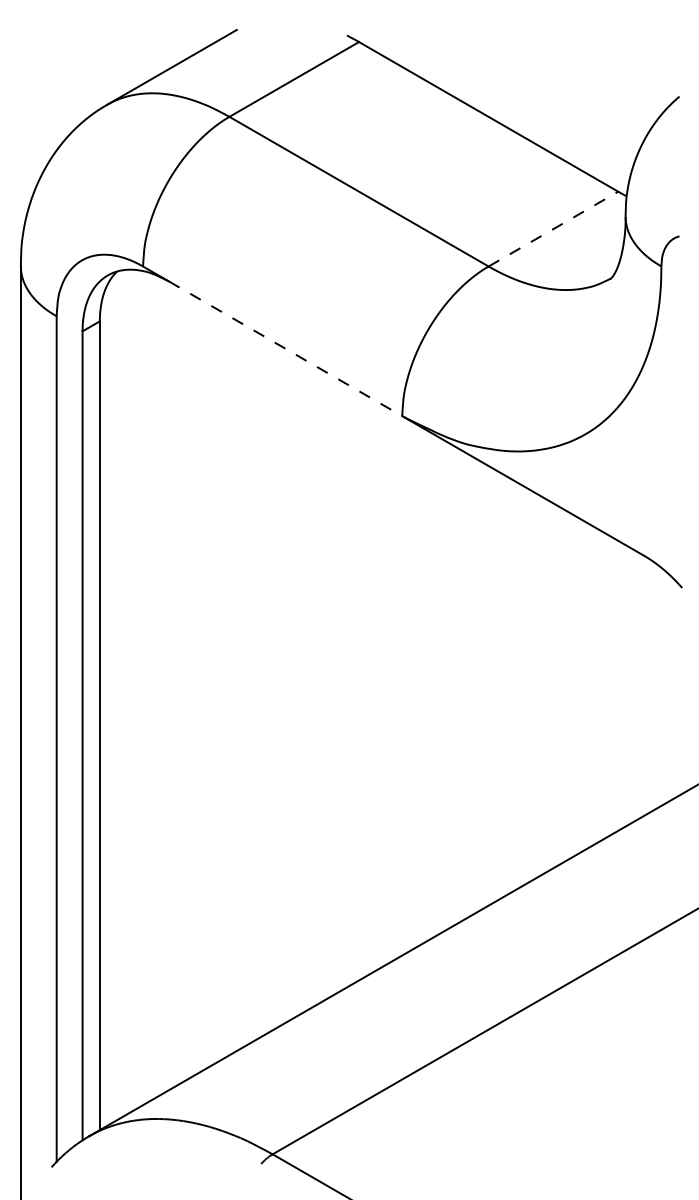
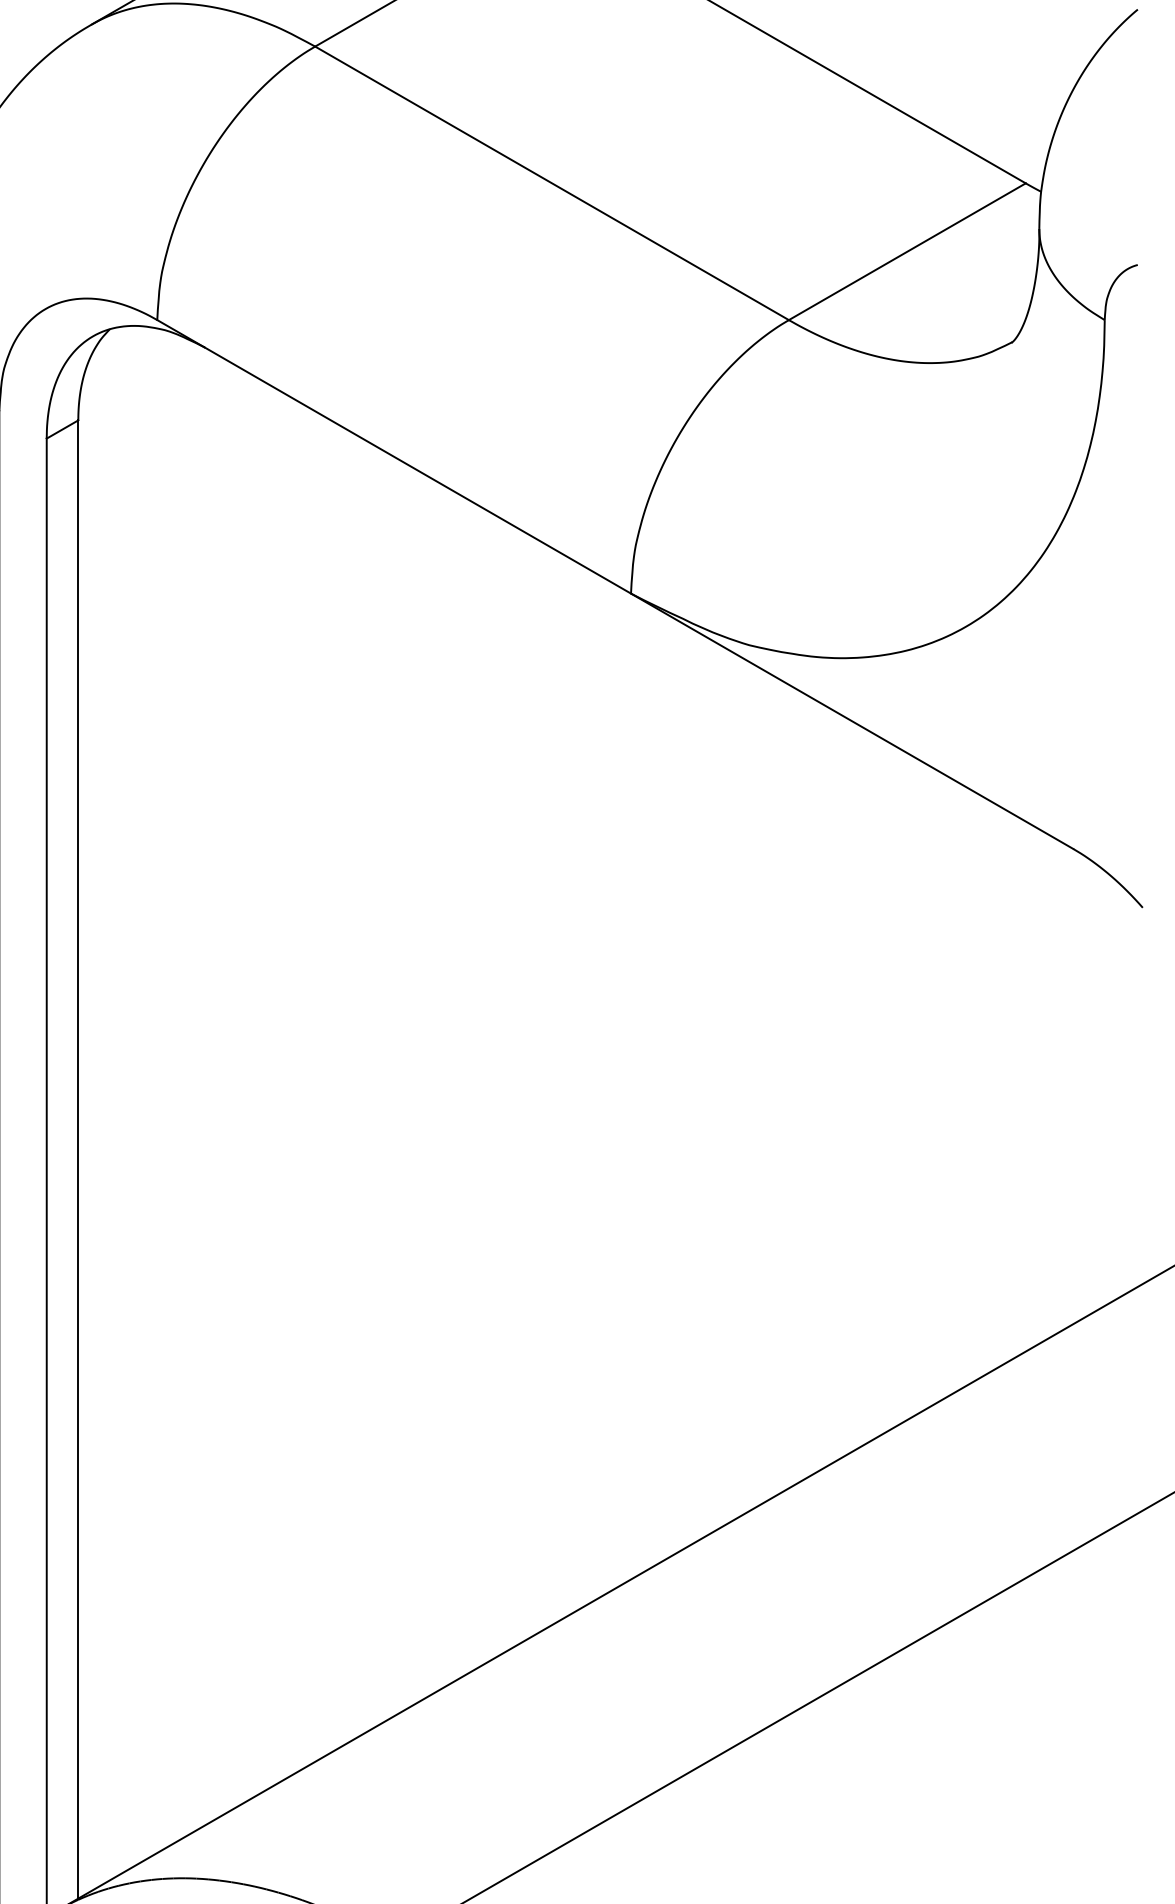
line: (553, 229) -> (907, 252), dashed -> solid
line: (285, 348) -> (417, 469), dashed -> solid

